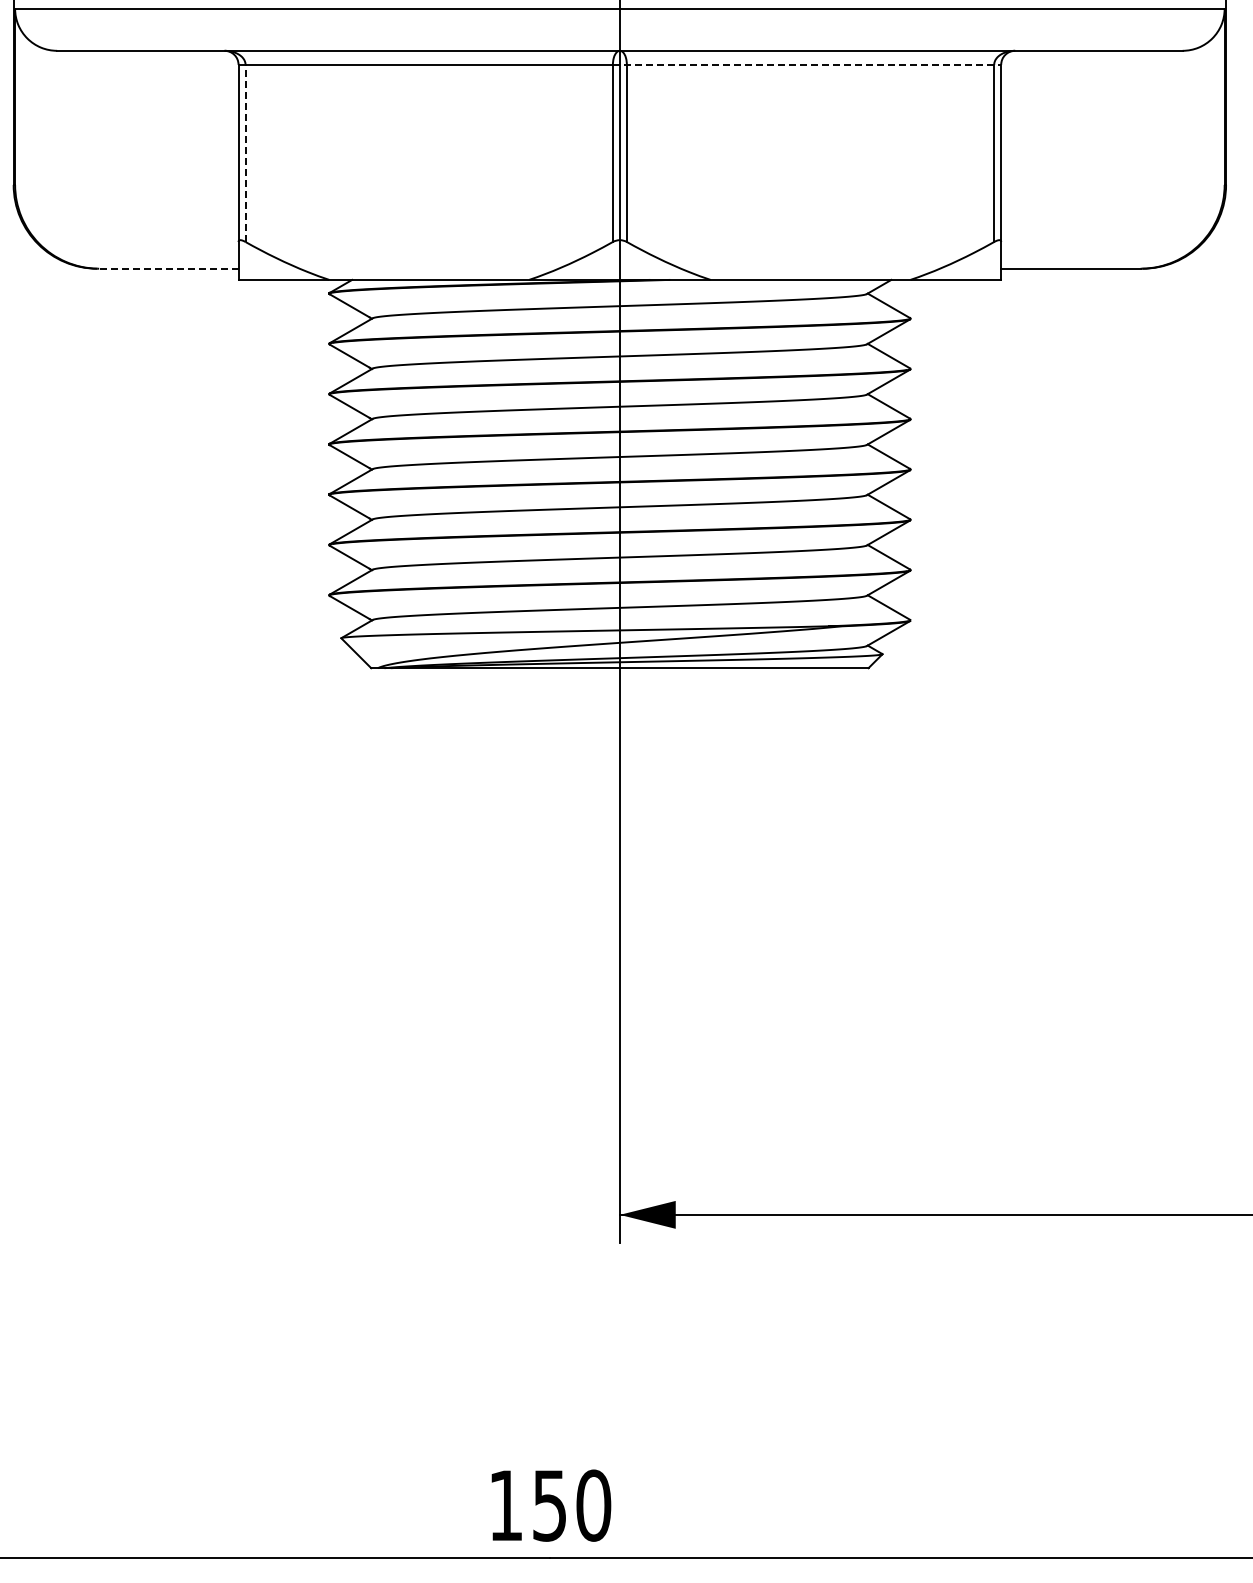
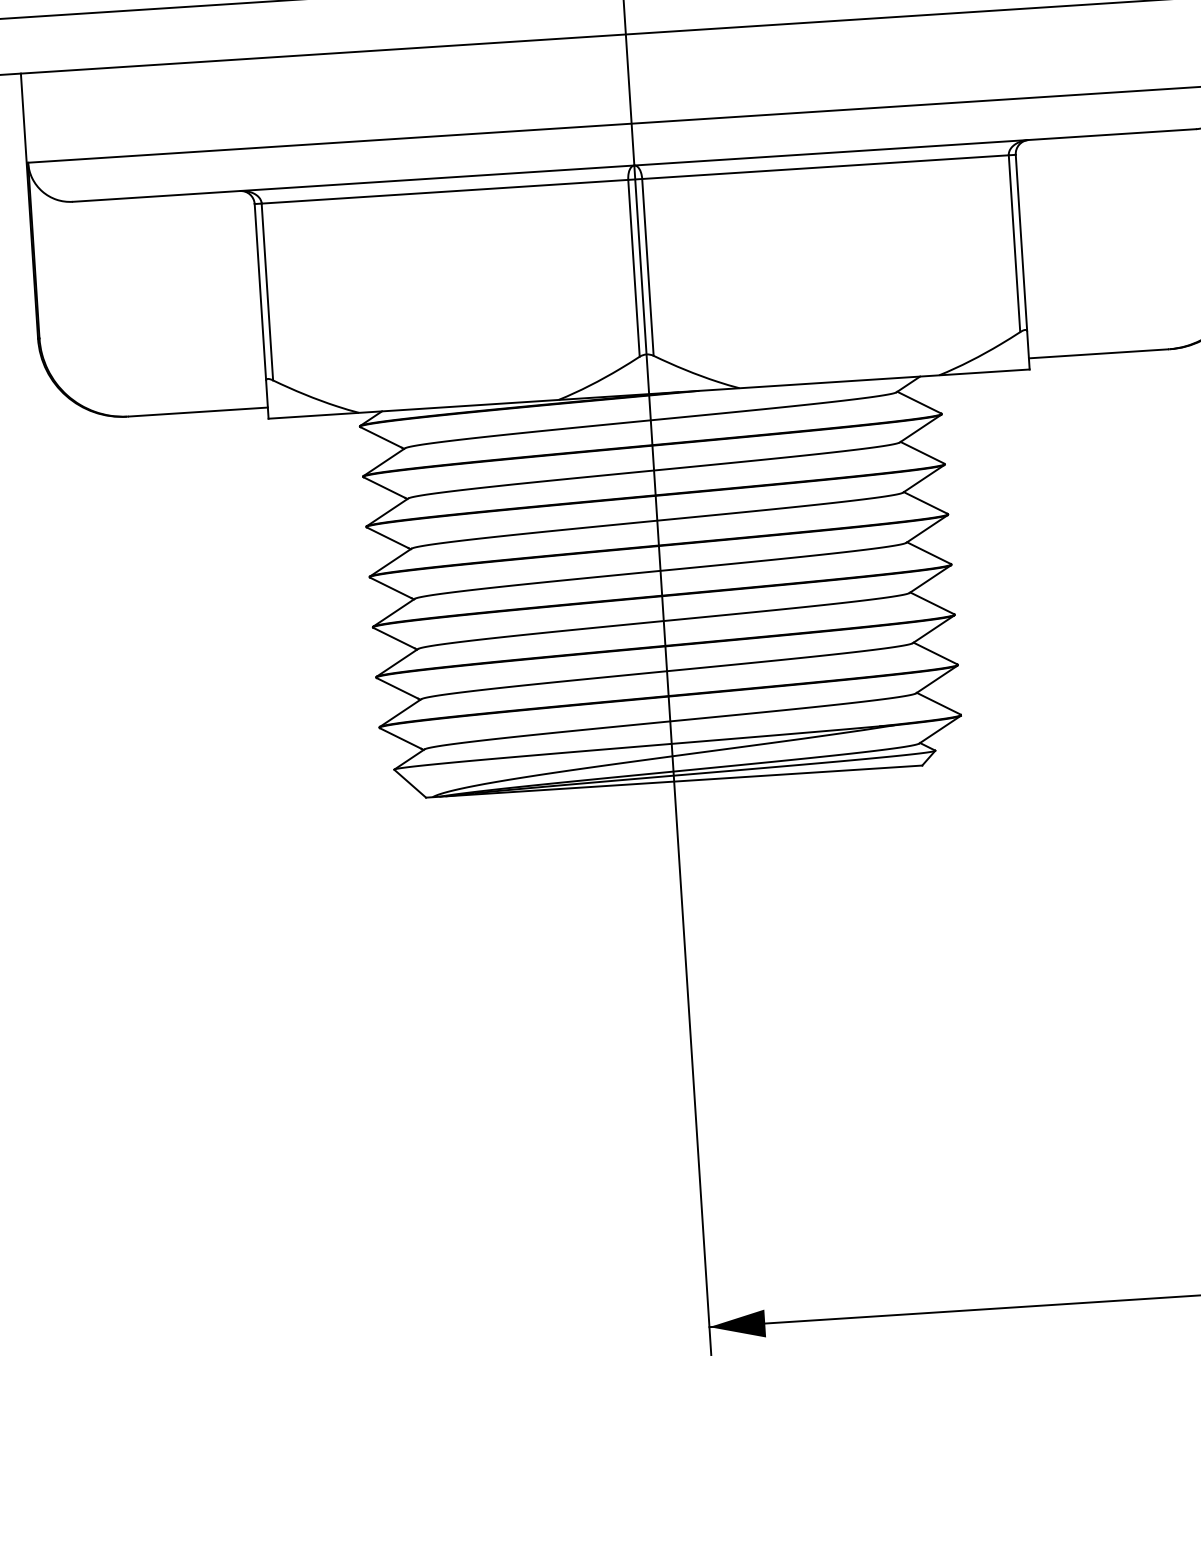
line: (807, 64) -> (822, 167), dashed -> solid
line: (245, 153) -> (267, 292), dashed -> solid
line: (168, 268) -> (197, 411), dashed -> solid

